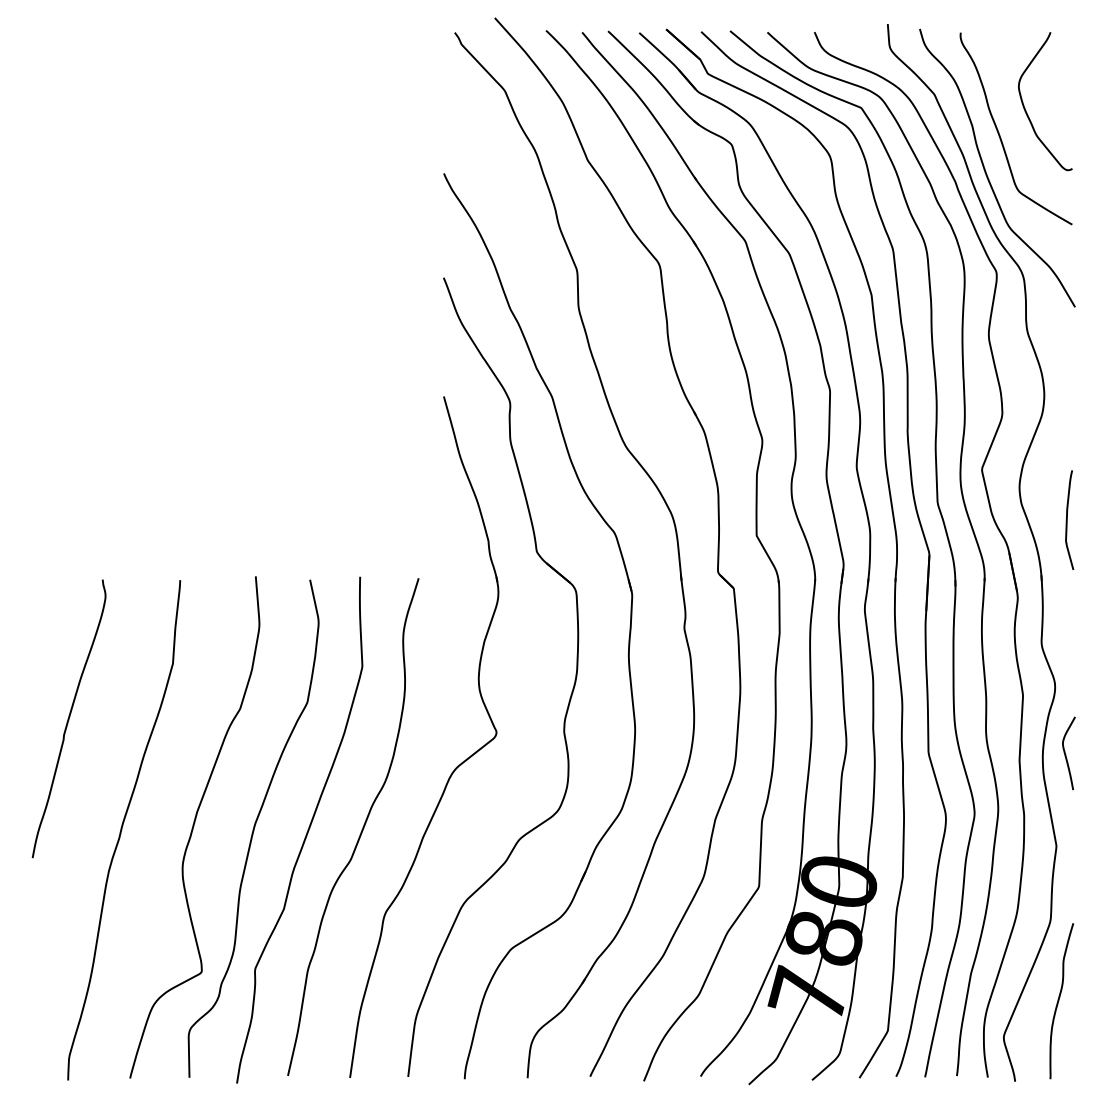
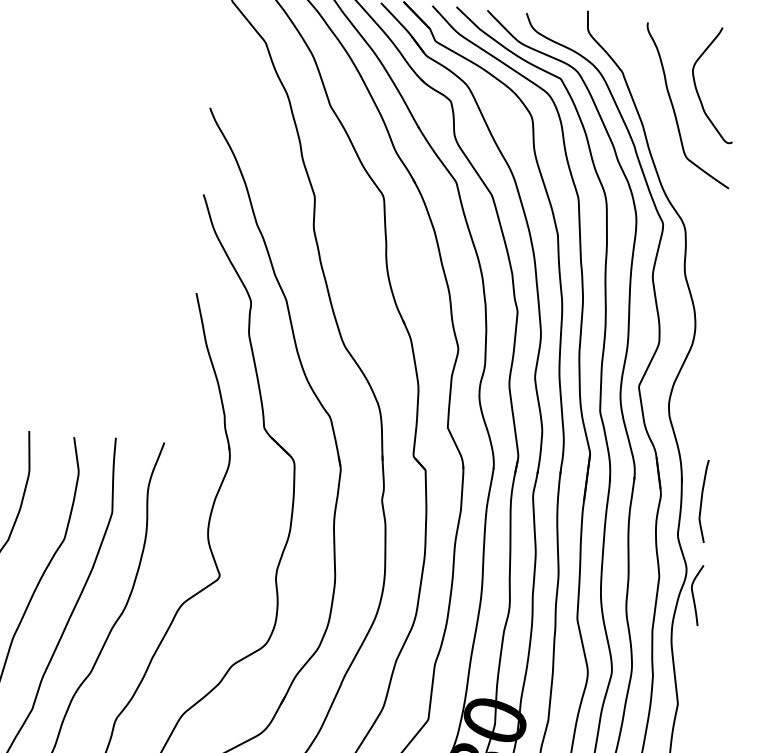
curve: (986, 171) -> (660, 139), removed
curve: (1067, 519) -> (702, 500), moved
curve: (1066, 754) -> (694, 596), moved

